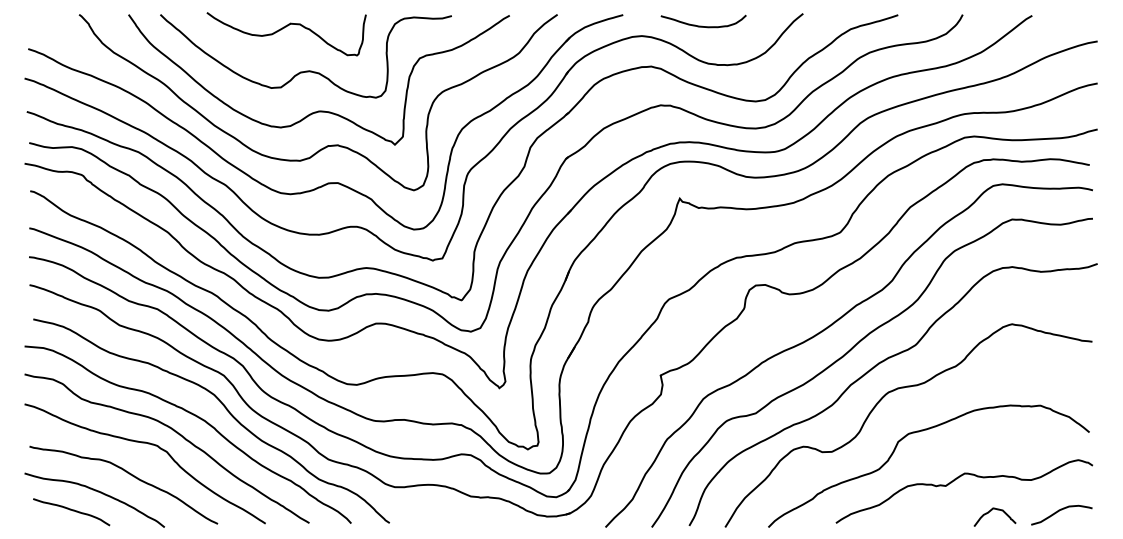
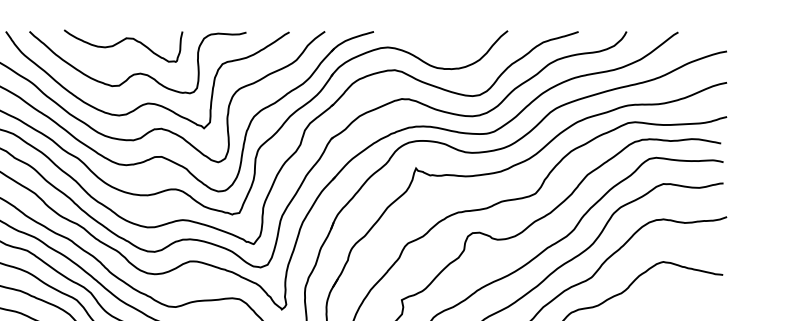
curve: (702, 25) -> (432, 39), removed

